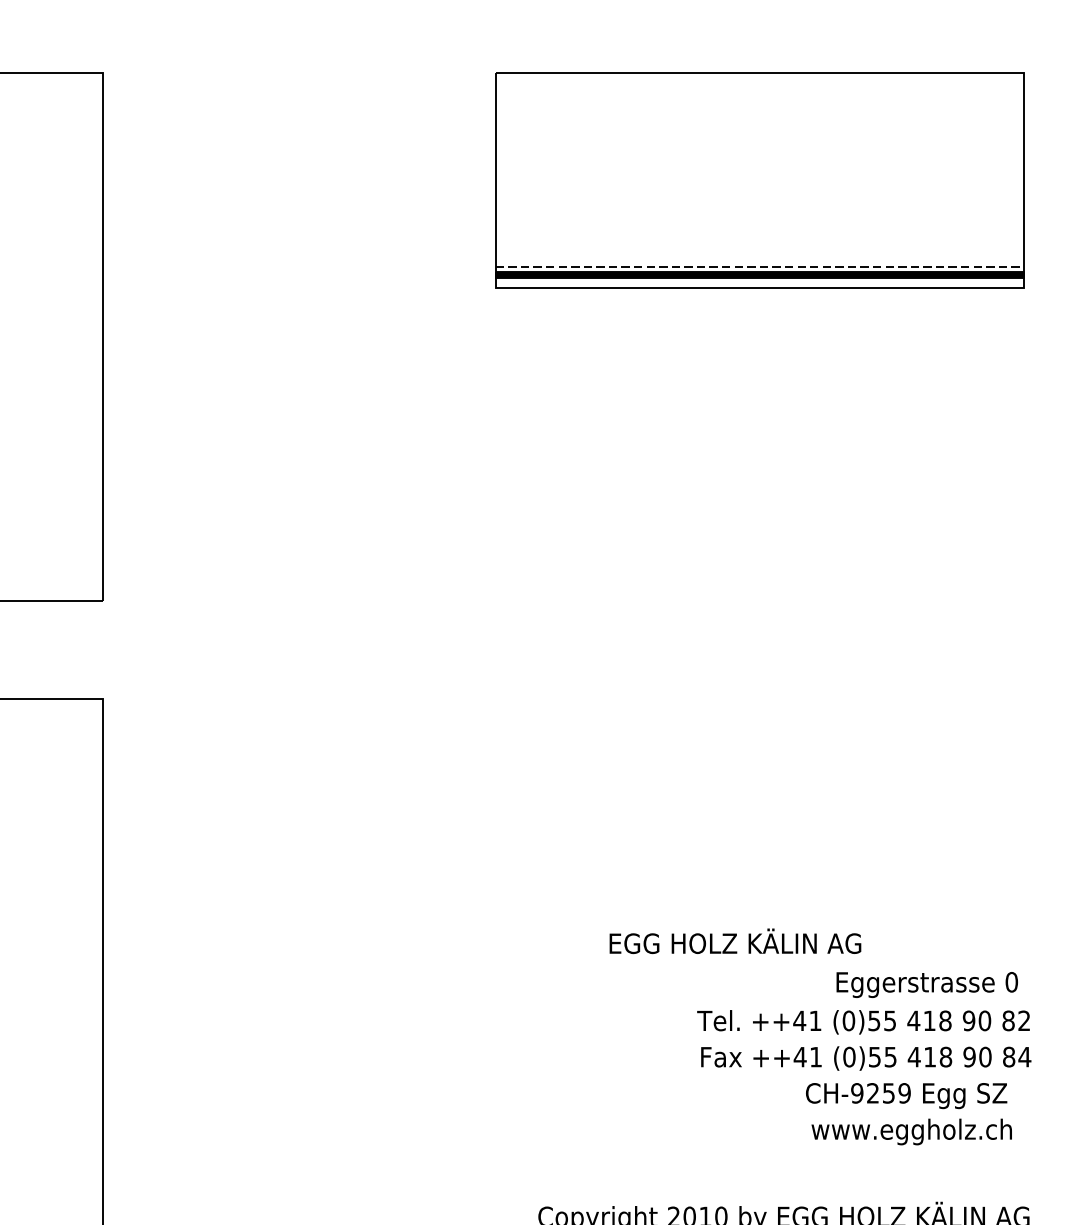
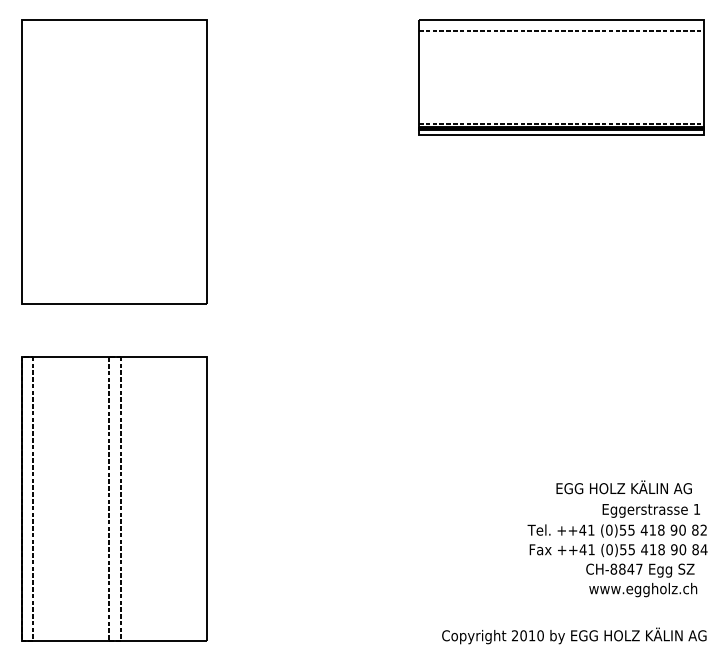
line: (760, 92) -> (561, 30), added
text: (734, 941) -> (623, 487), moved
text: (1010, 980) -> (696, 508), 0 -> 1
text: (880, 1091) -> (626, 568), CH-9259 -> CH-8847

